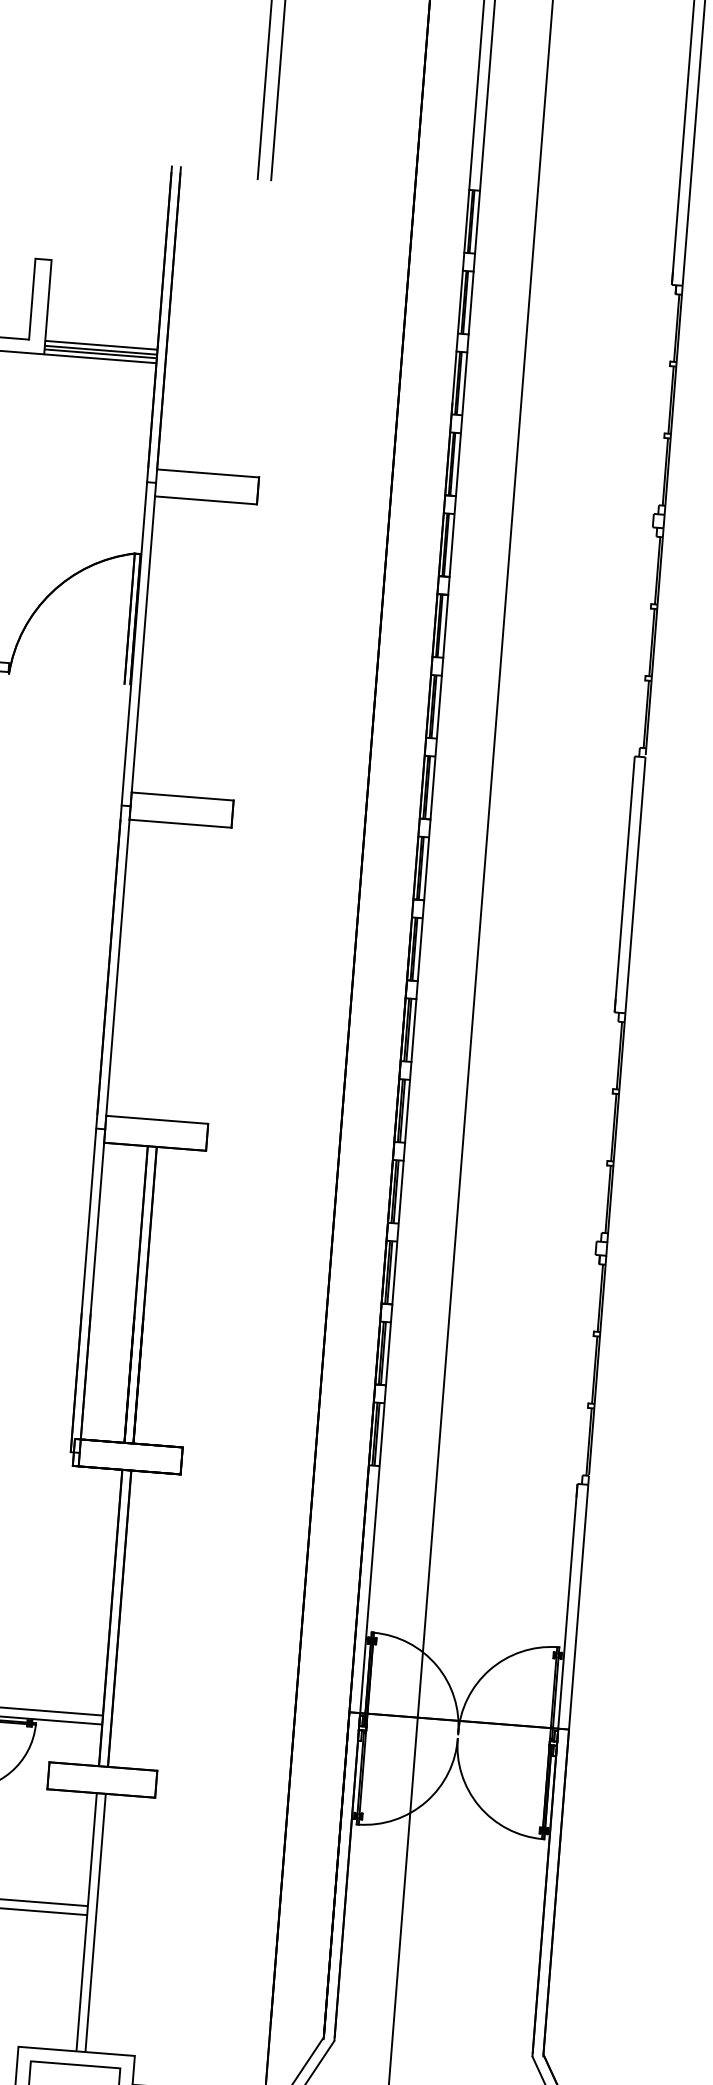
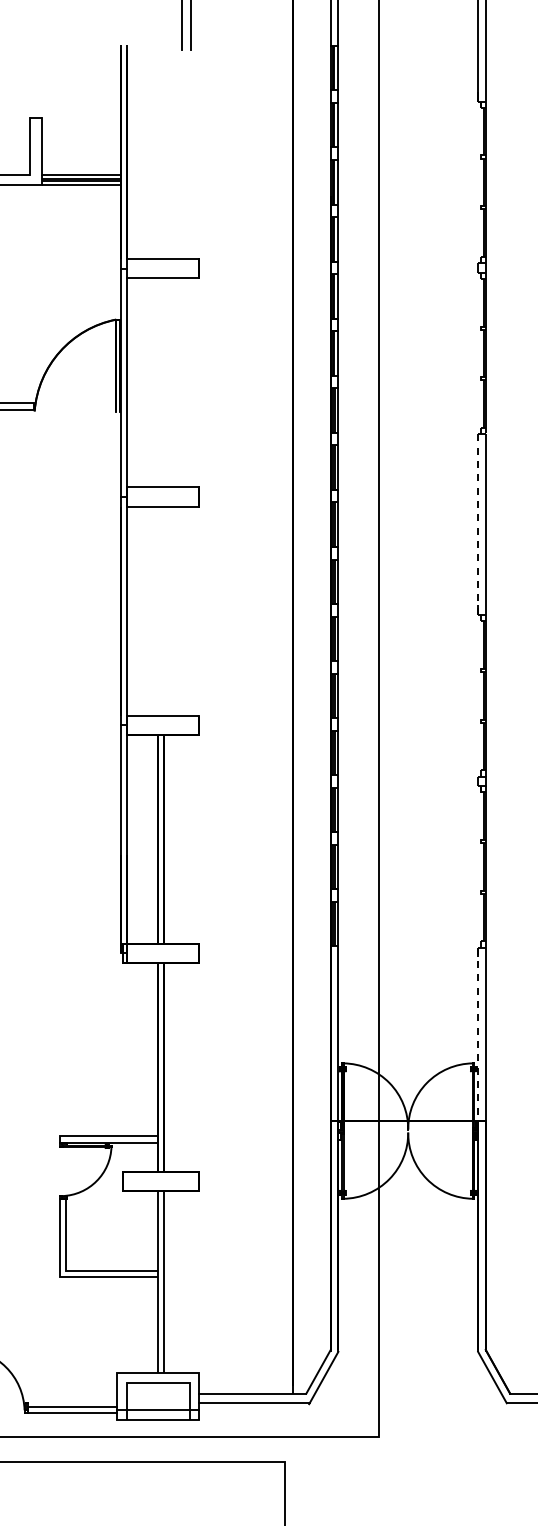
line: (625, 885) -> (478, 525), solid -> dashed
line: (568, 1606) -> (478, 1034), solid -> dashed

